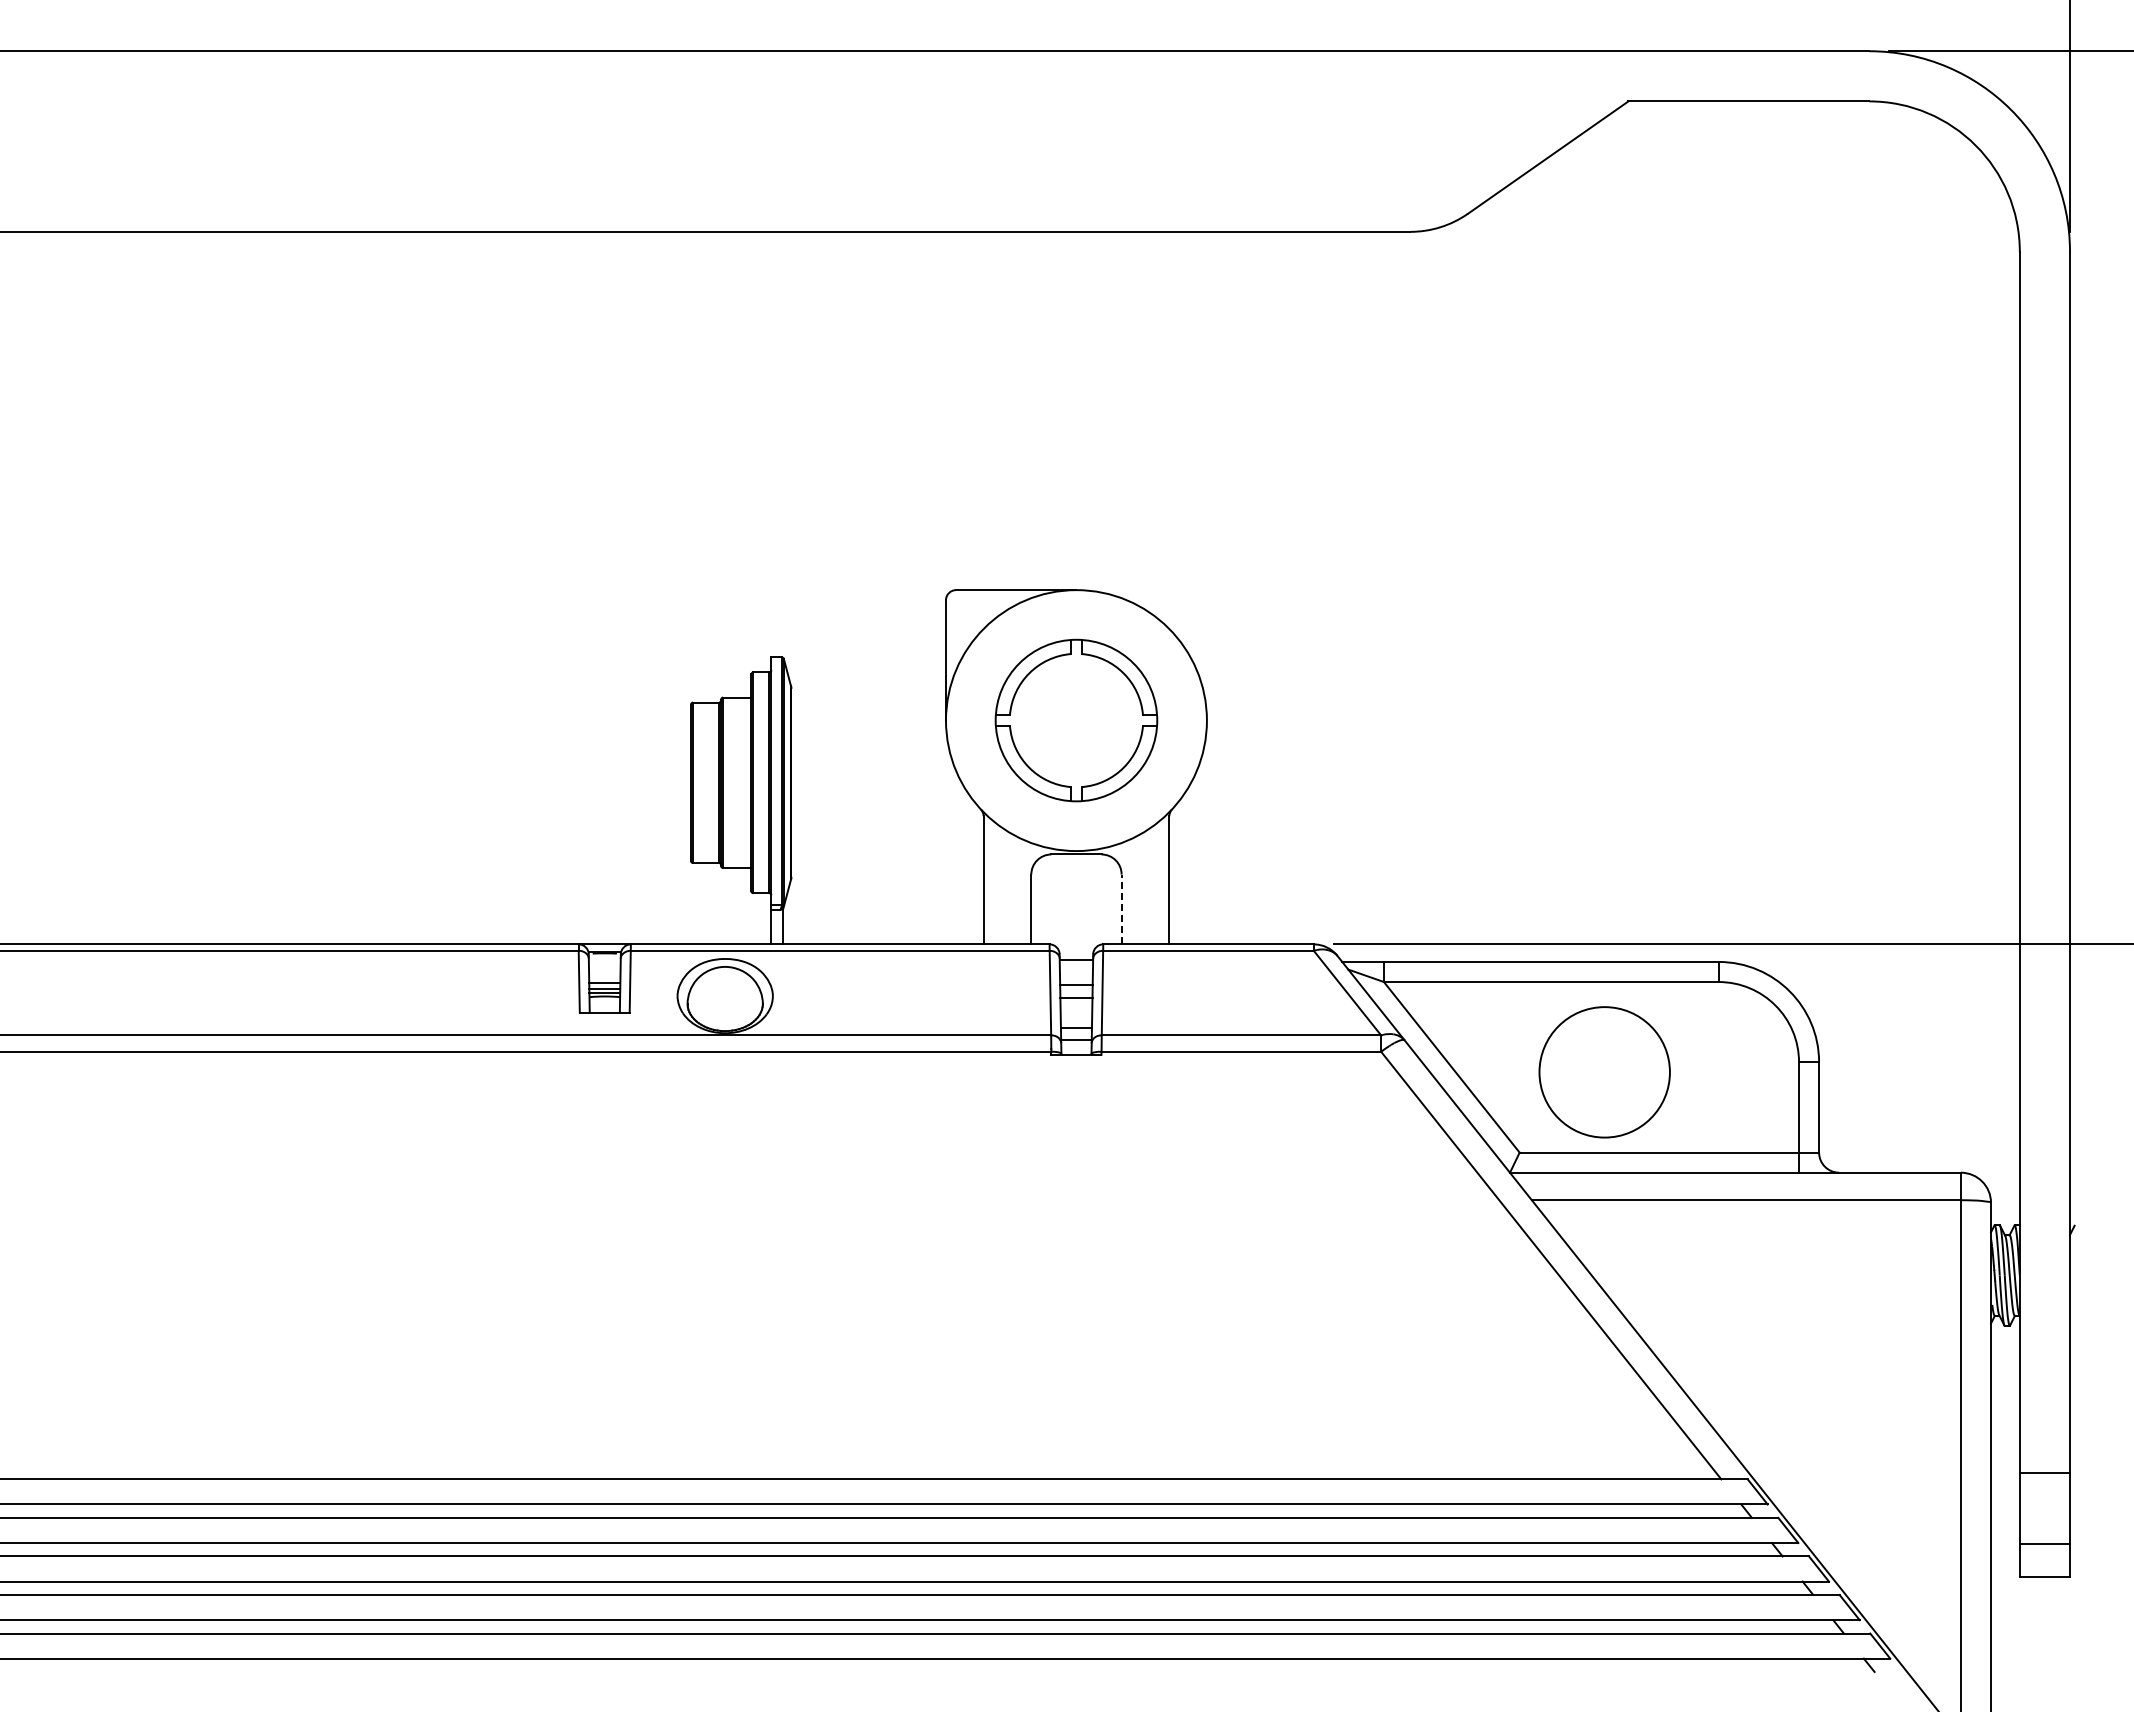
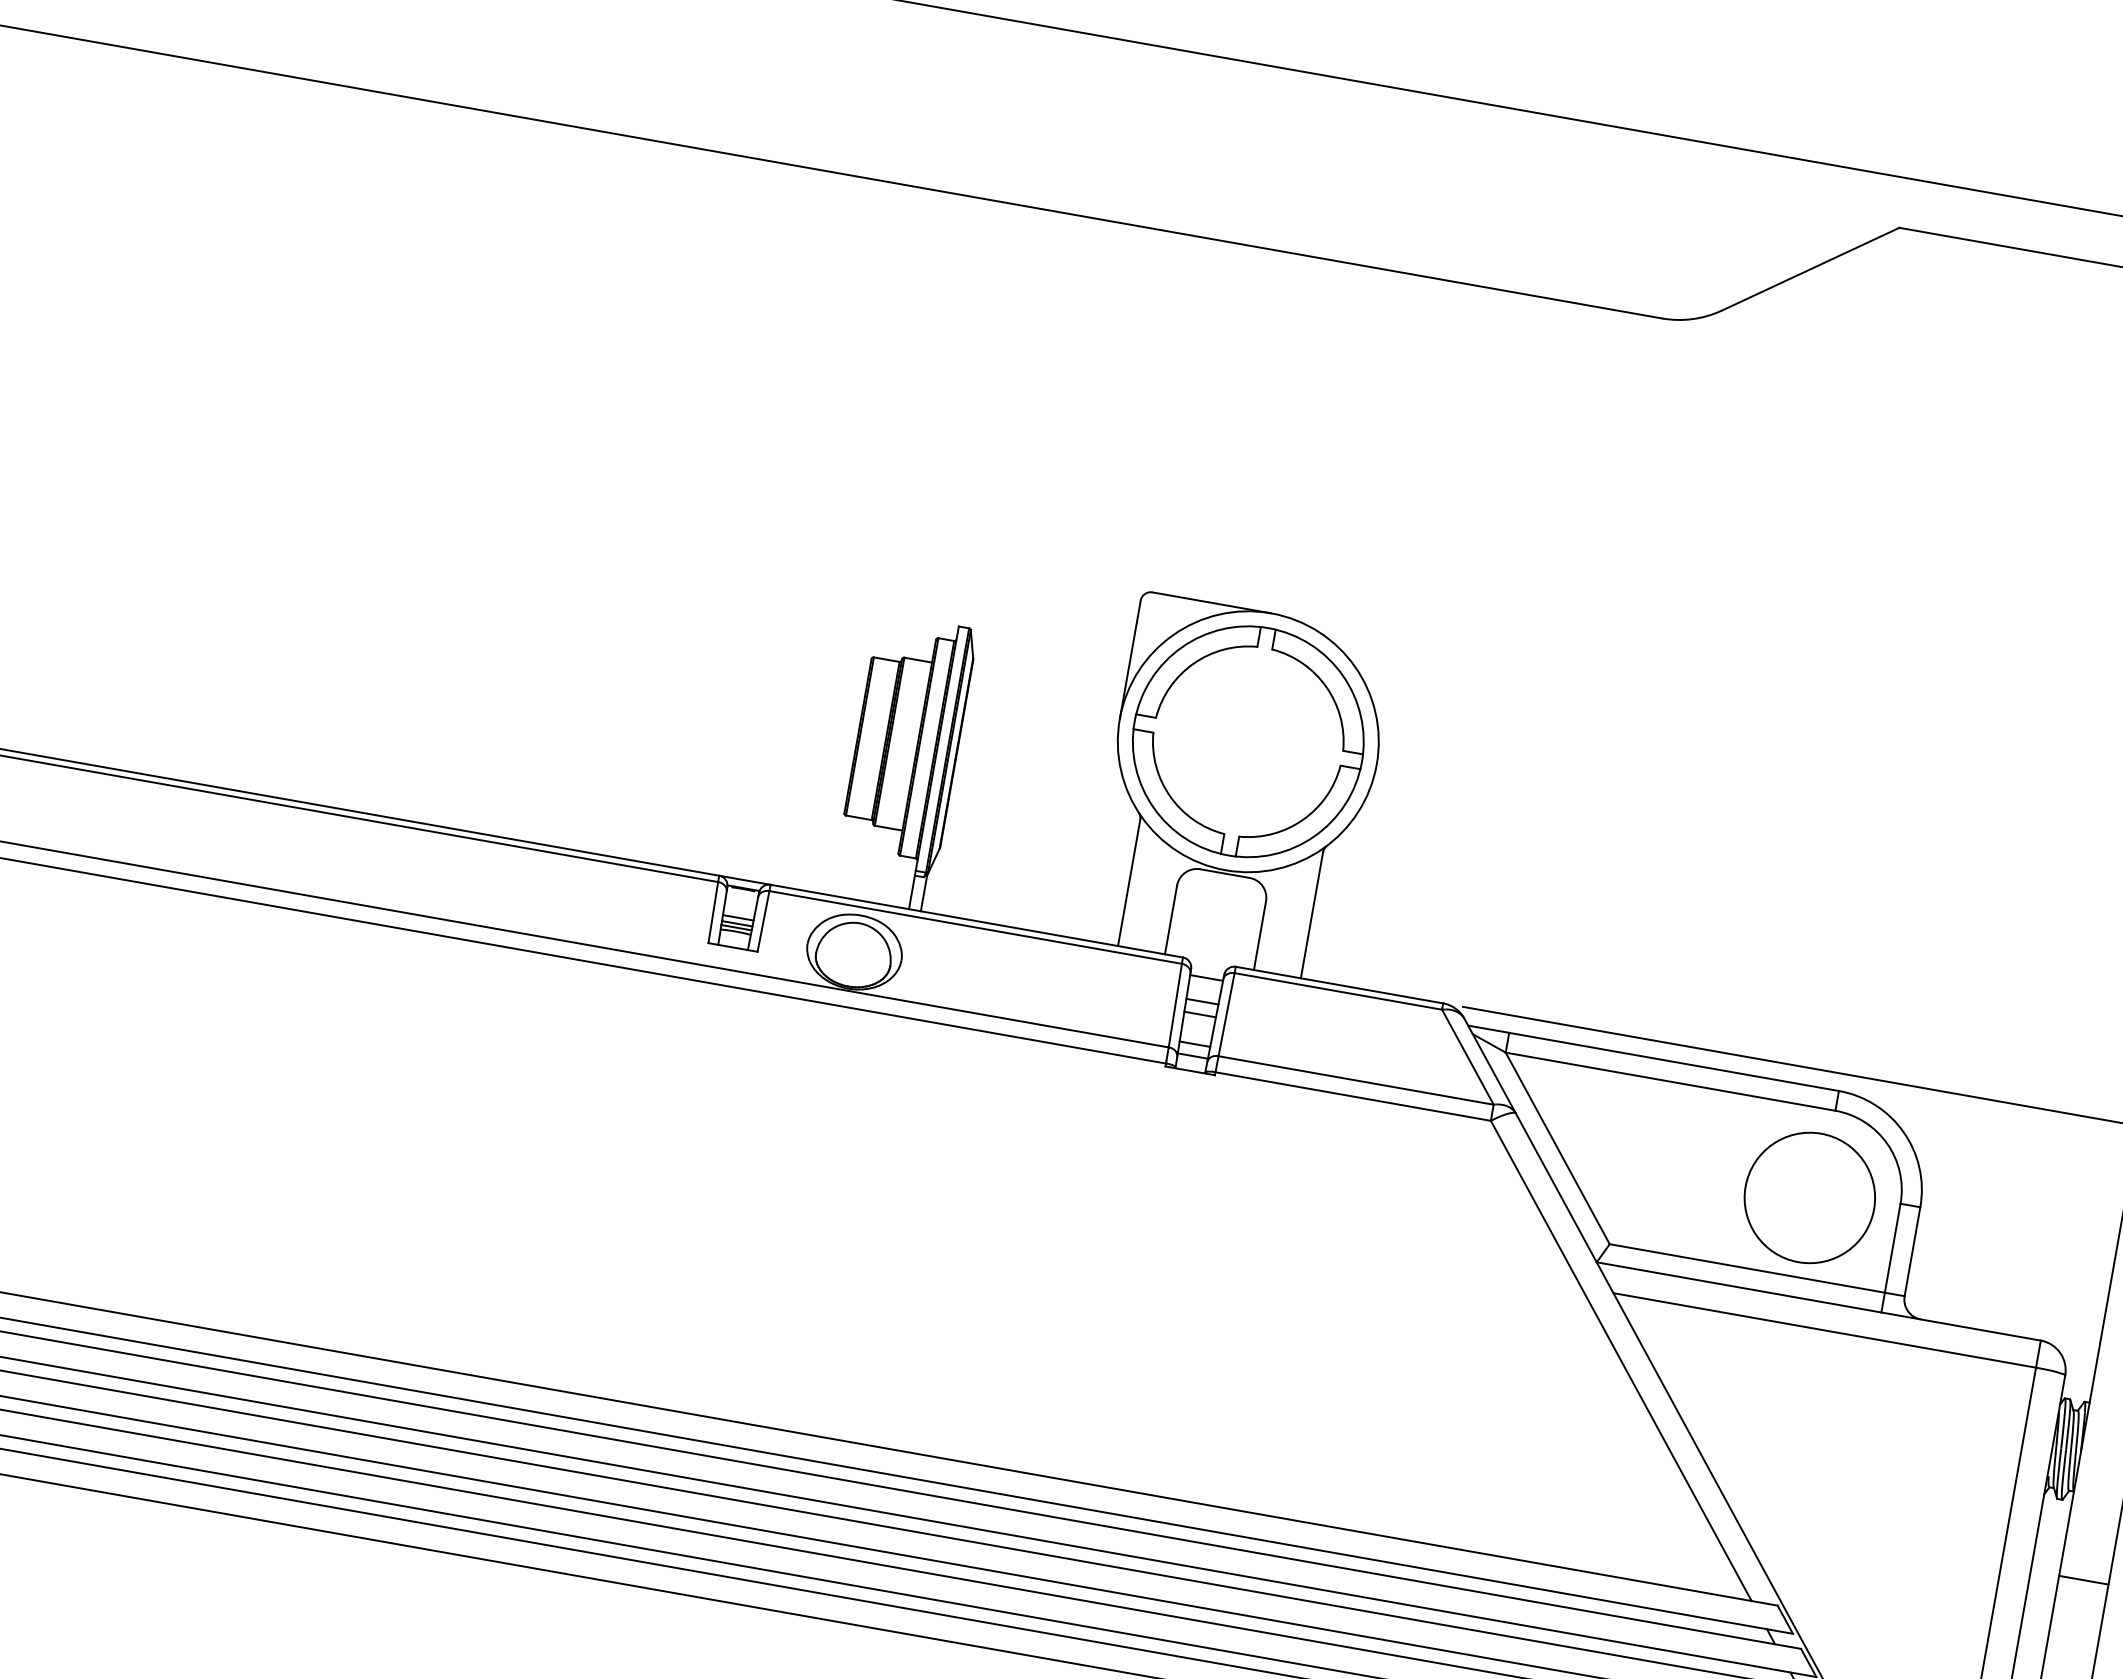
part: (1076, 720) -> (1248, 741), size x1.43
line: (1121, 909) -> (1259, 935), dashed -> solid
circle: (1604, 1072) -> (1809, 1198), moved
line: (2044, 1473) -> (2083, 1580), moved

